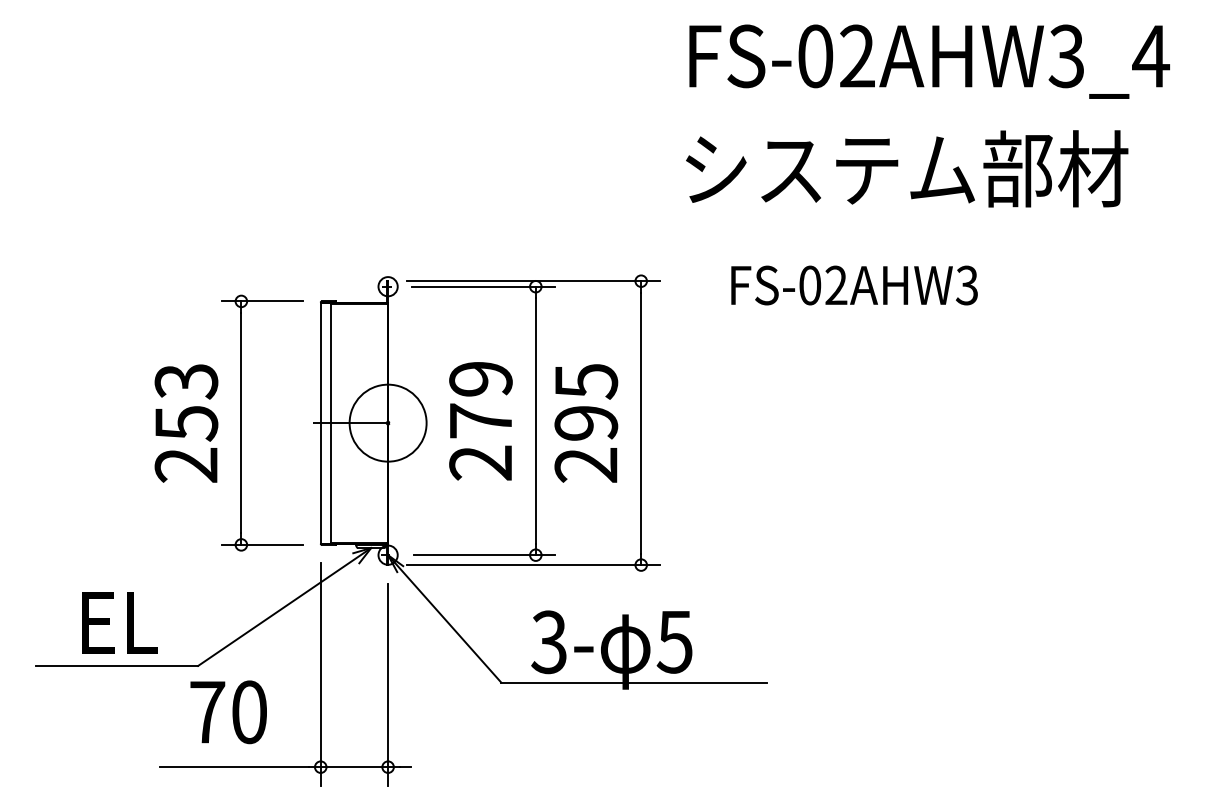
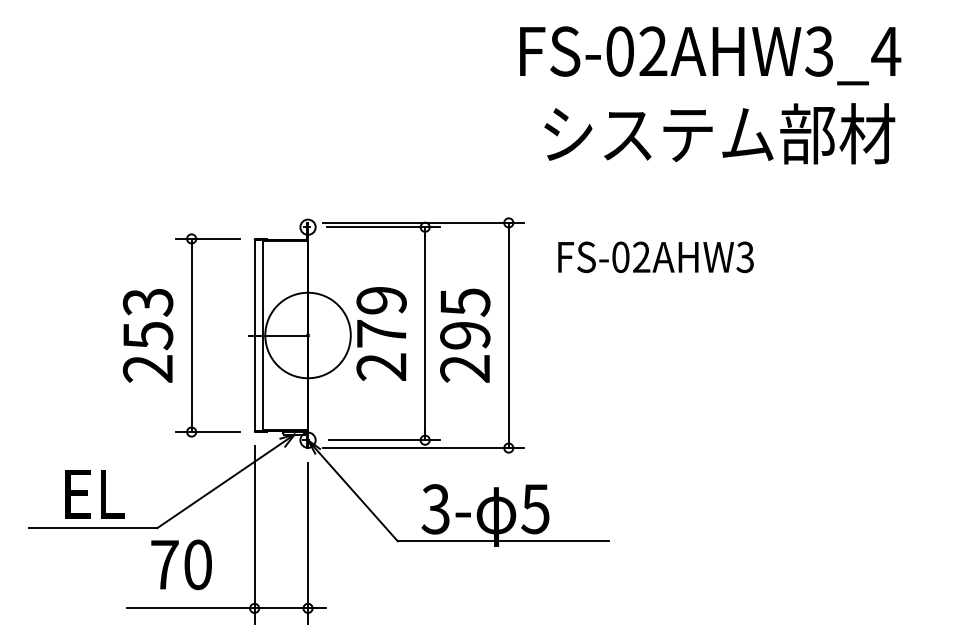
text: (929, 61) -> (710, 55), moved
text: (853, 285) -> (655, 257), moved
circle: (387, 423) -> (307, 335), size x1.4

